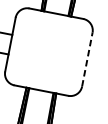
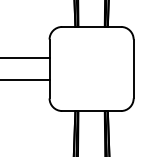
line: (87, 59) -> (133, 68), dashed -> solid

